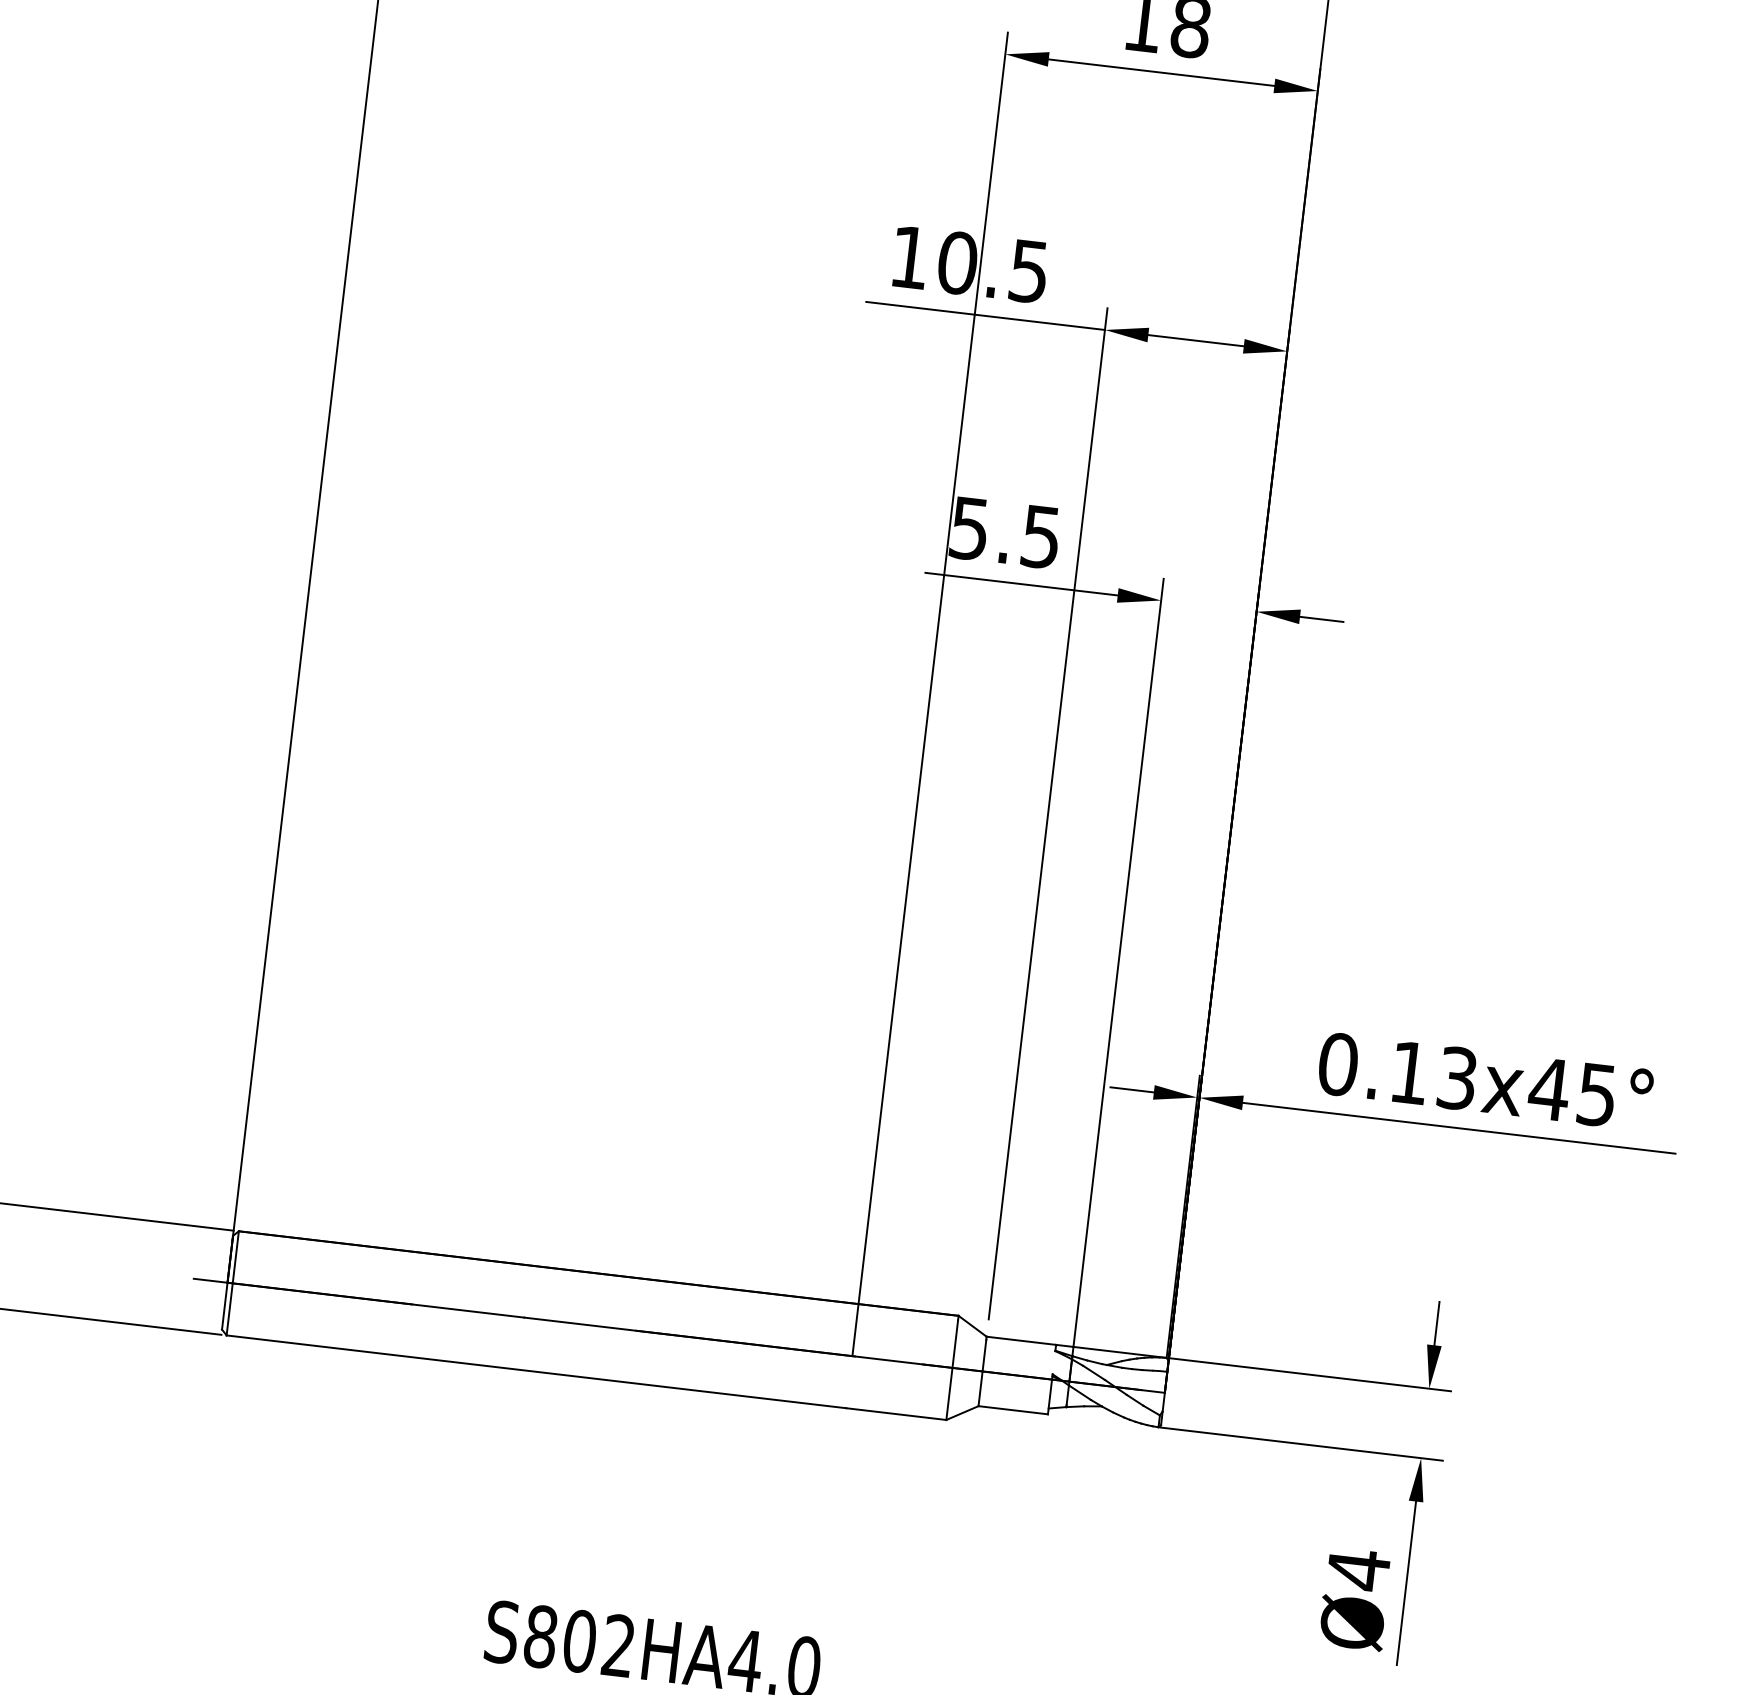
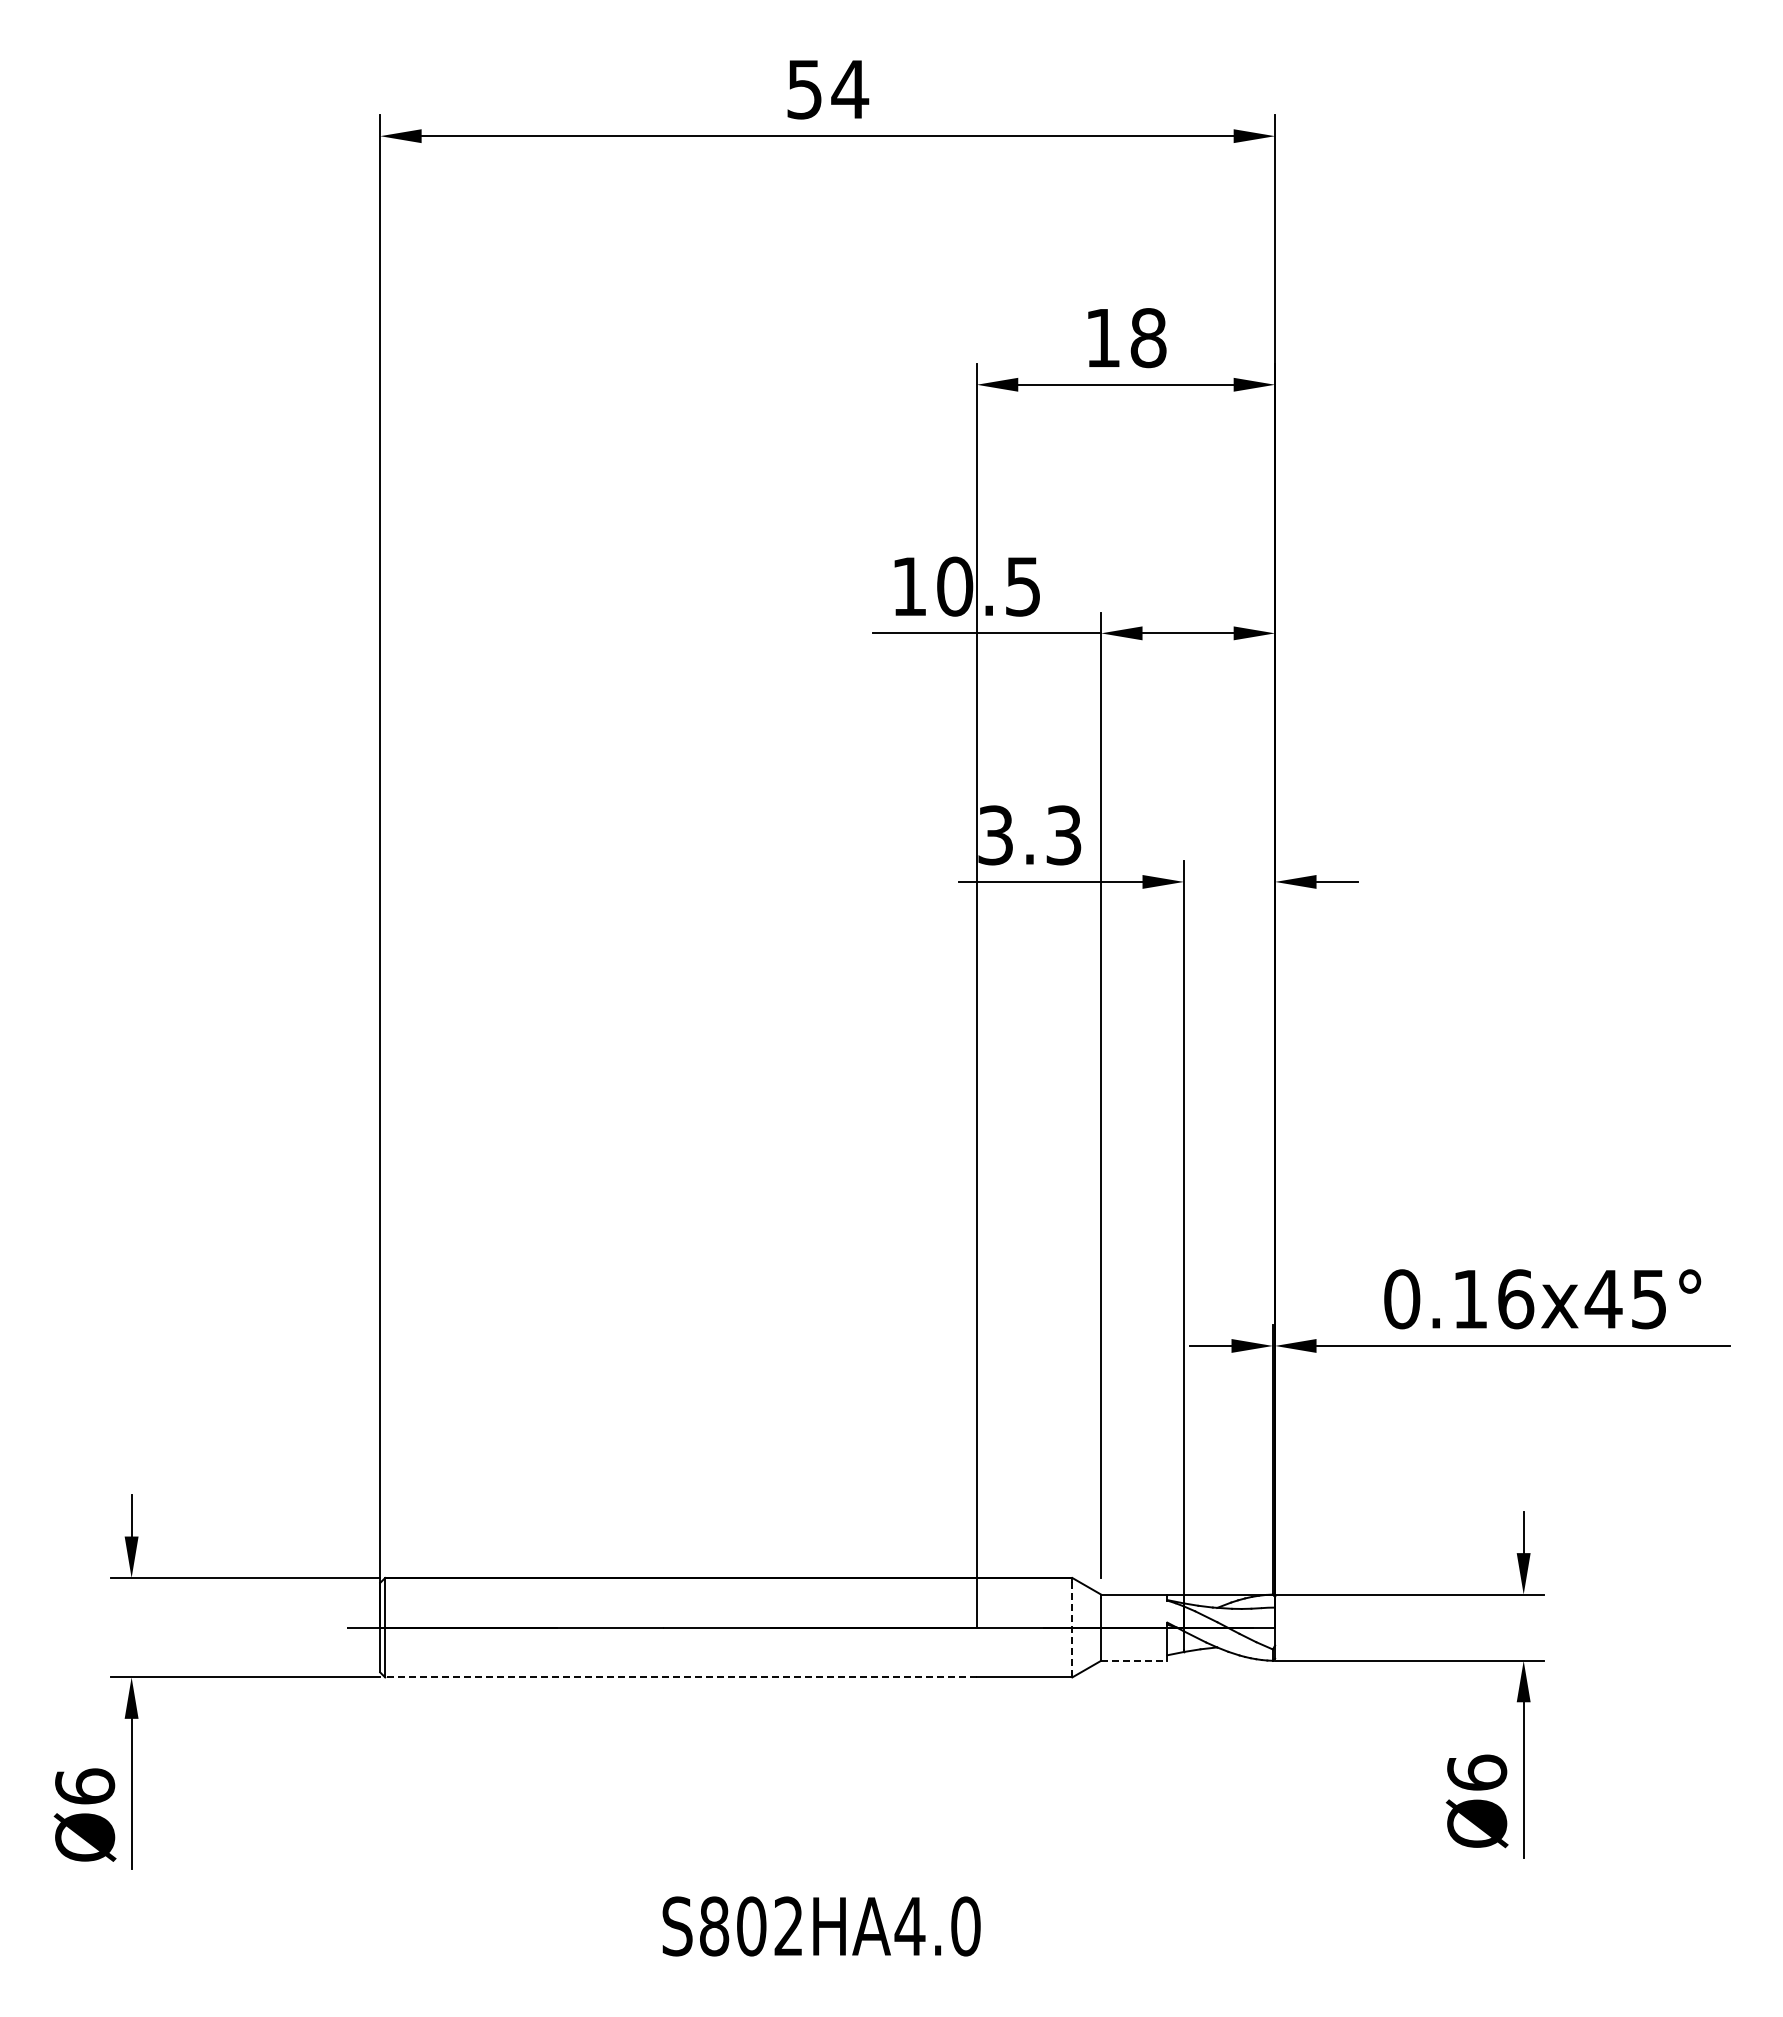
text: (1006, 531) -> (1030, 834), 5.5 -> 3.3
text: (1458, 1078) -> (1516, 1299), 0.13x45° -> 0.16x45°
line: (952, 1370) -> (1072, 1630), solid -> dashed
line: (535, 1371) -> (680, 1677), solid -> dashed
line: (1013, 1409) -> (1134, 1660), solid -> dashed
text: (1358, 1570) -> (1477, 1773), Ø4 -> Ø6

